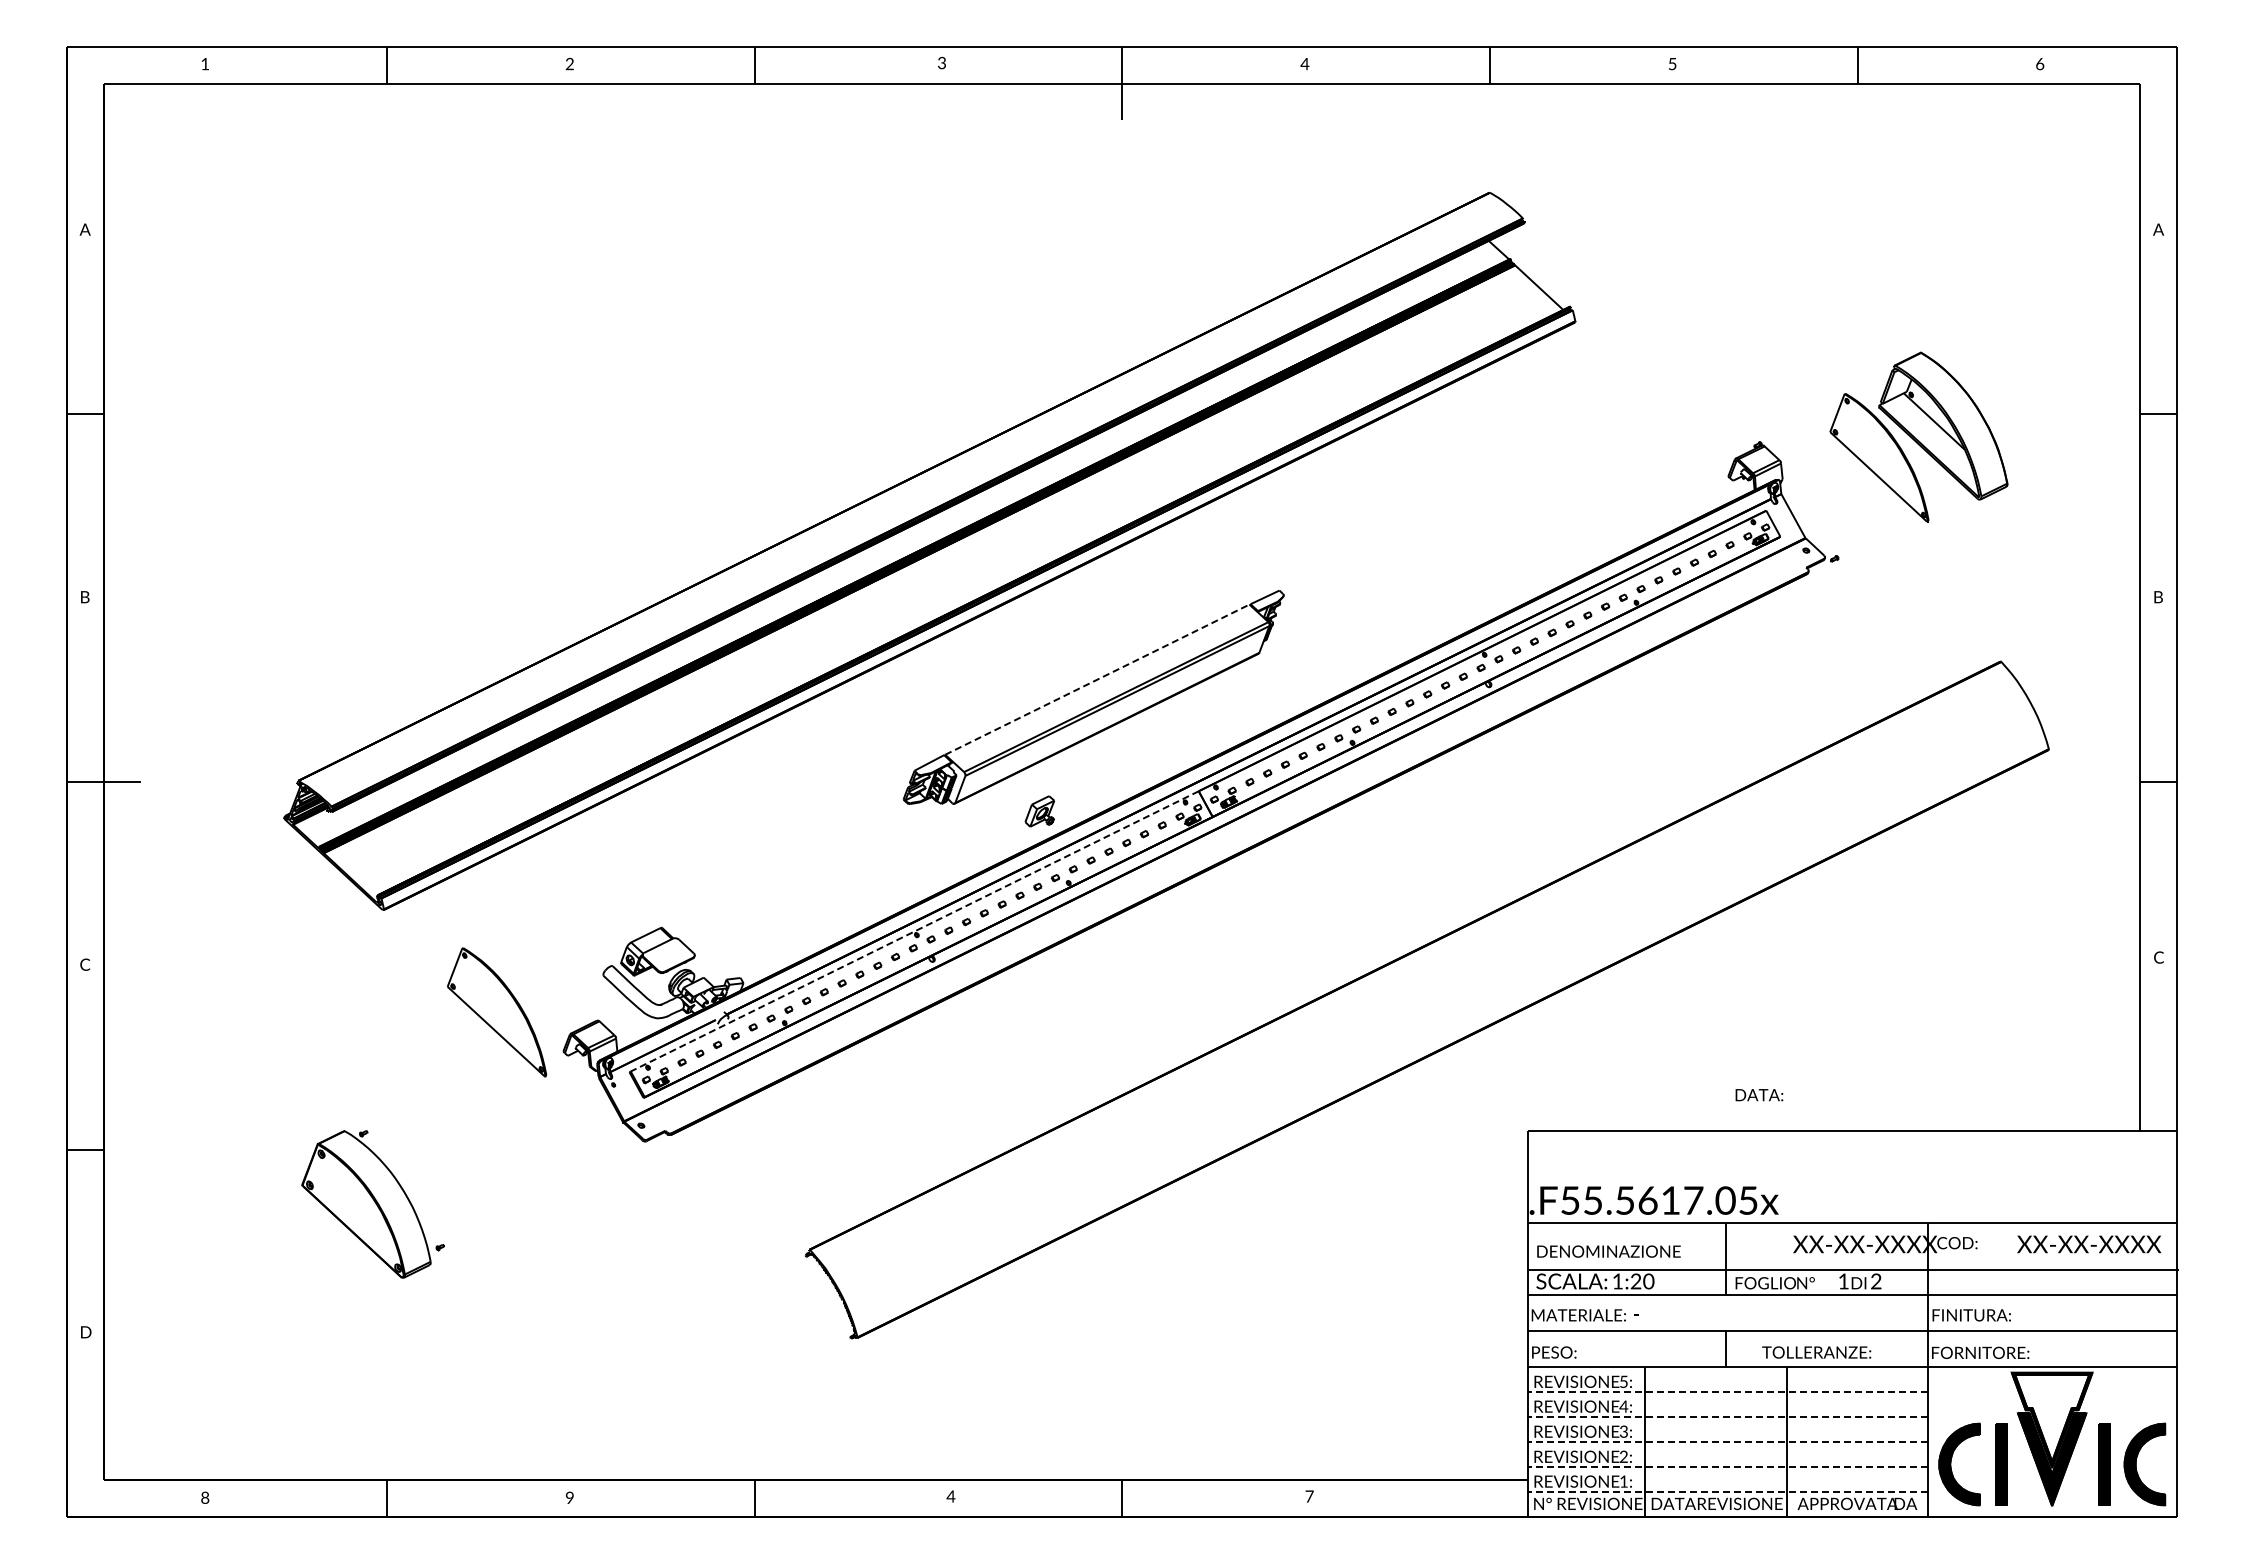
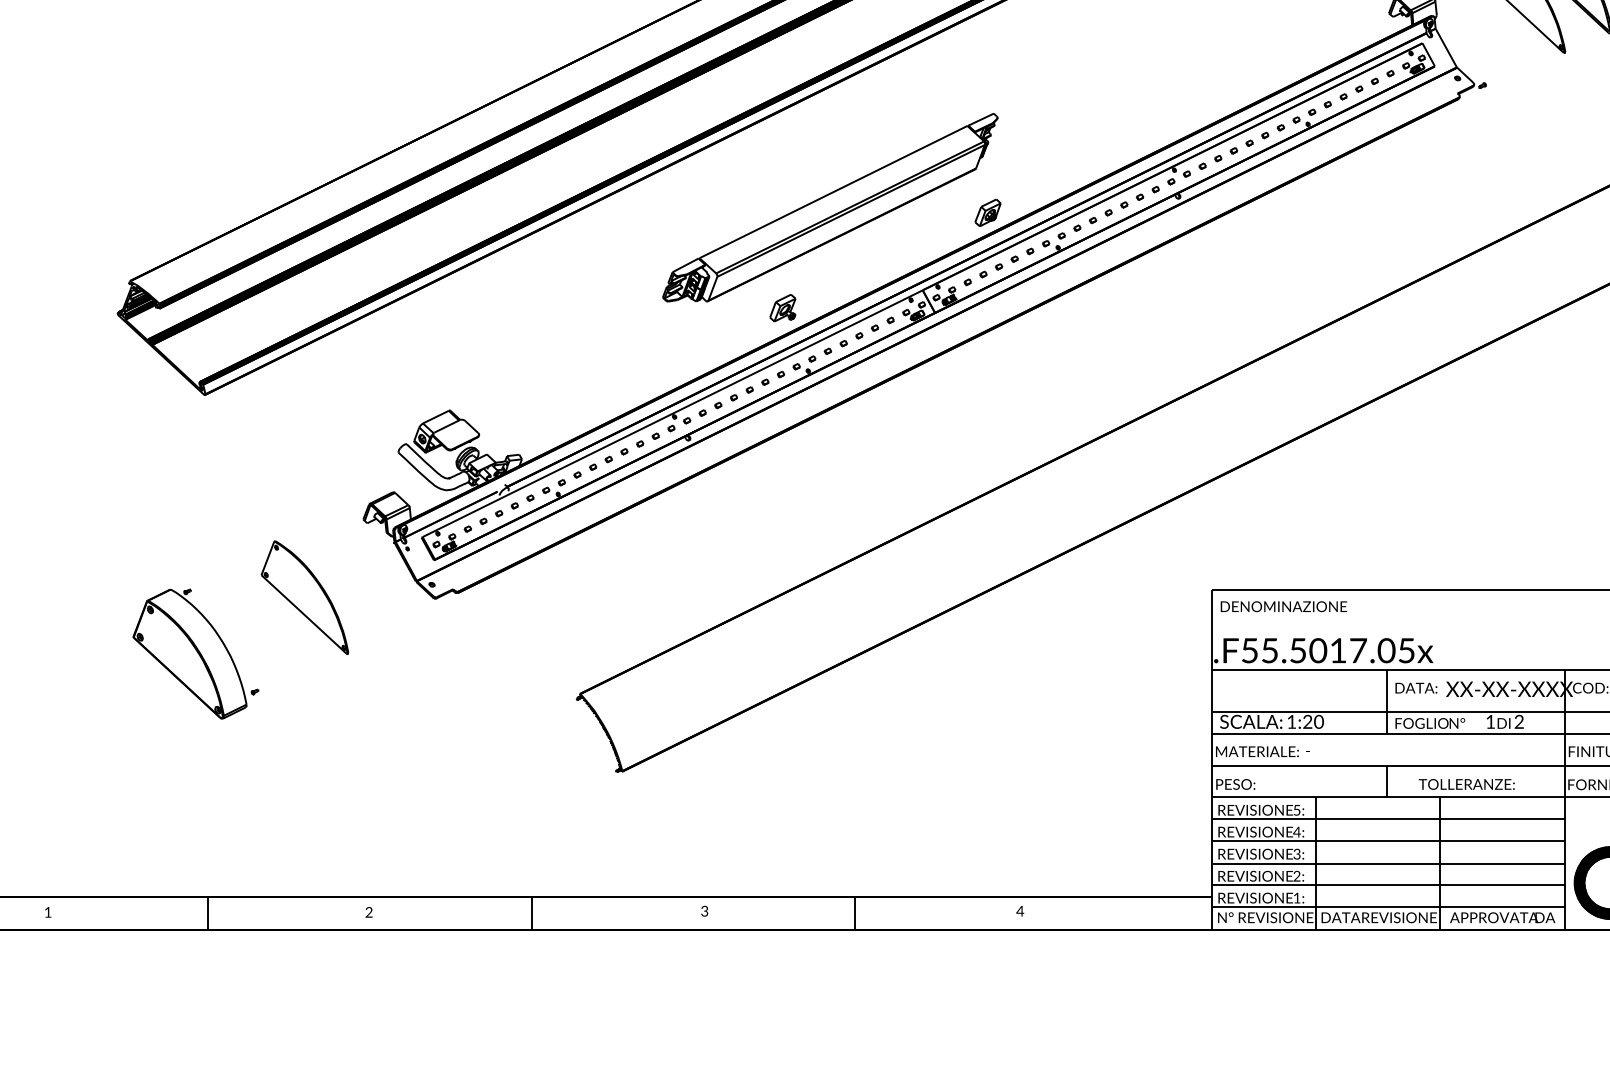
line: (1097, 679) -> (833, 191), dashed -> solid
part: (1272, 703) -> (987, 213), added
line: (914, 931) -> (672, 413), dashed -> solid
part: (497, 1012) -> (305, 597), moved
text: (1759, 1095) -> (1416, 688), moved
text: (1647, 1200) -> (1317, 650), .F55.5617.05x -> .F55.5017.05x
text: (1608, 1251) -> (1283, 606), moved
line: (1727, 1392) -> (1388, 819), dashed -> solid
line: (1727, 1417) -> (1388, 841), dashed -> solid
line: (1727, 1442) -> (1388, 863), dashed -> solid
line: (1727, 1467) -> (1388, 885), dashed -> solid
line: (1727, 1492) -> (1388, 907), dashed -> solid
text: (950, 1496) -> (704, 911), 4 -> 3
text: (1309, 1496) -> (1020, 911), 7 -> 4
text: (205, 1497) -> (48, 912), 8 -> 1
text: (569, 1497) -> (368, 912), 9 -> 2

